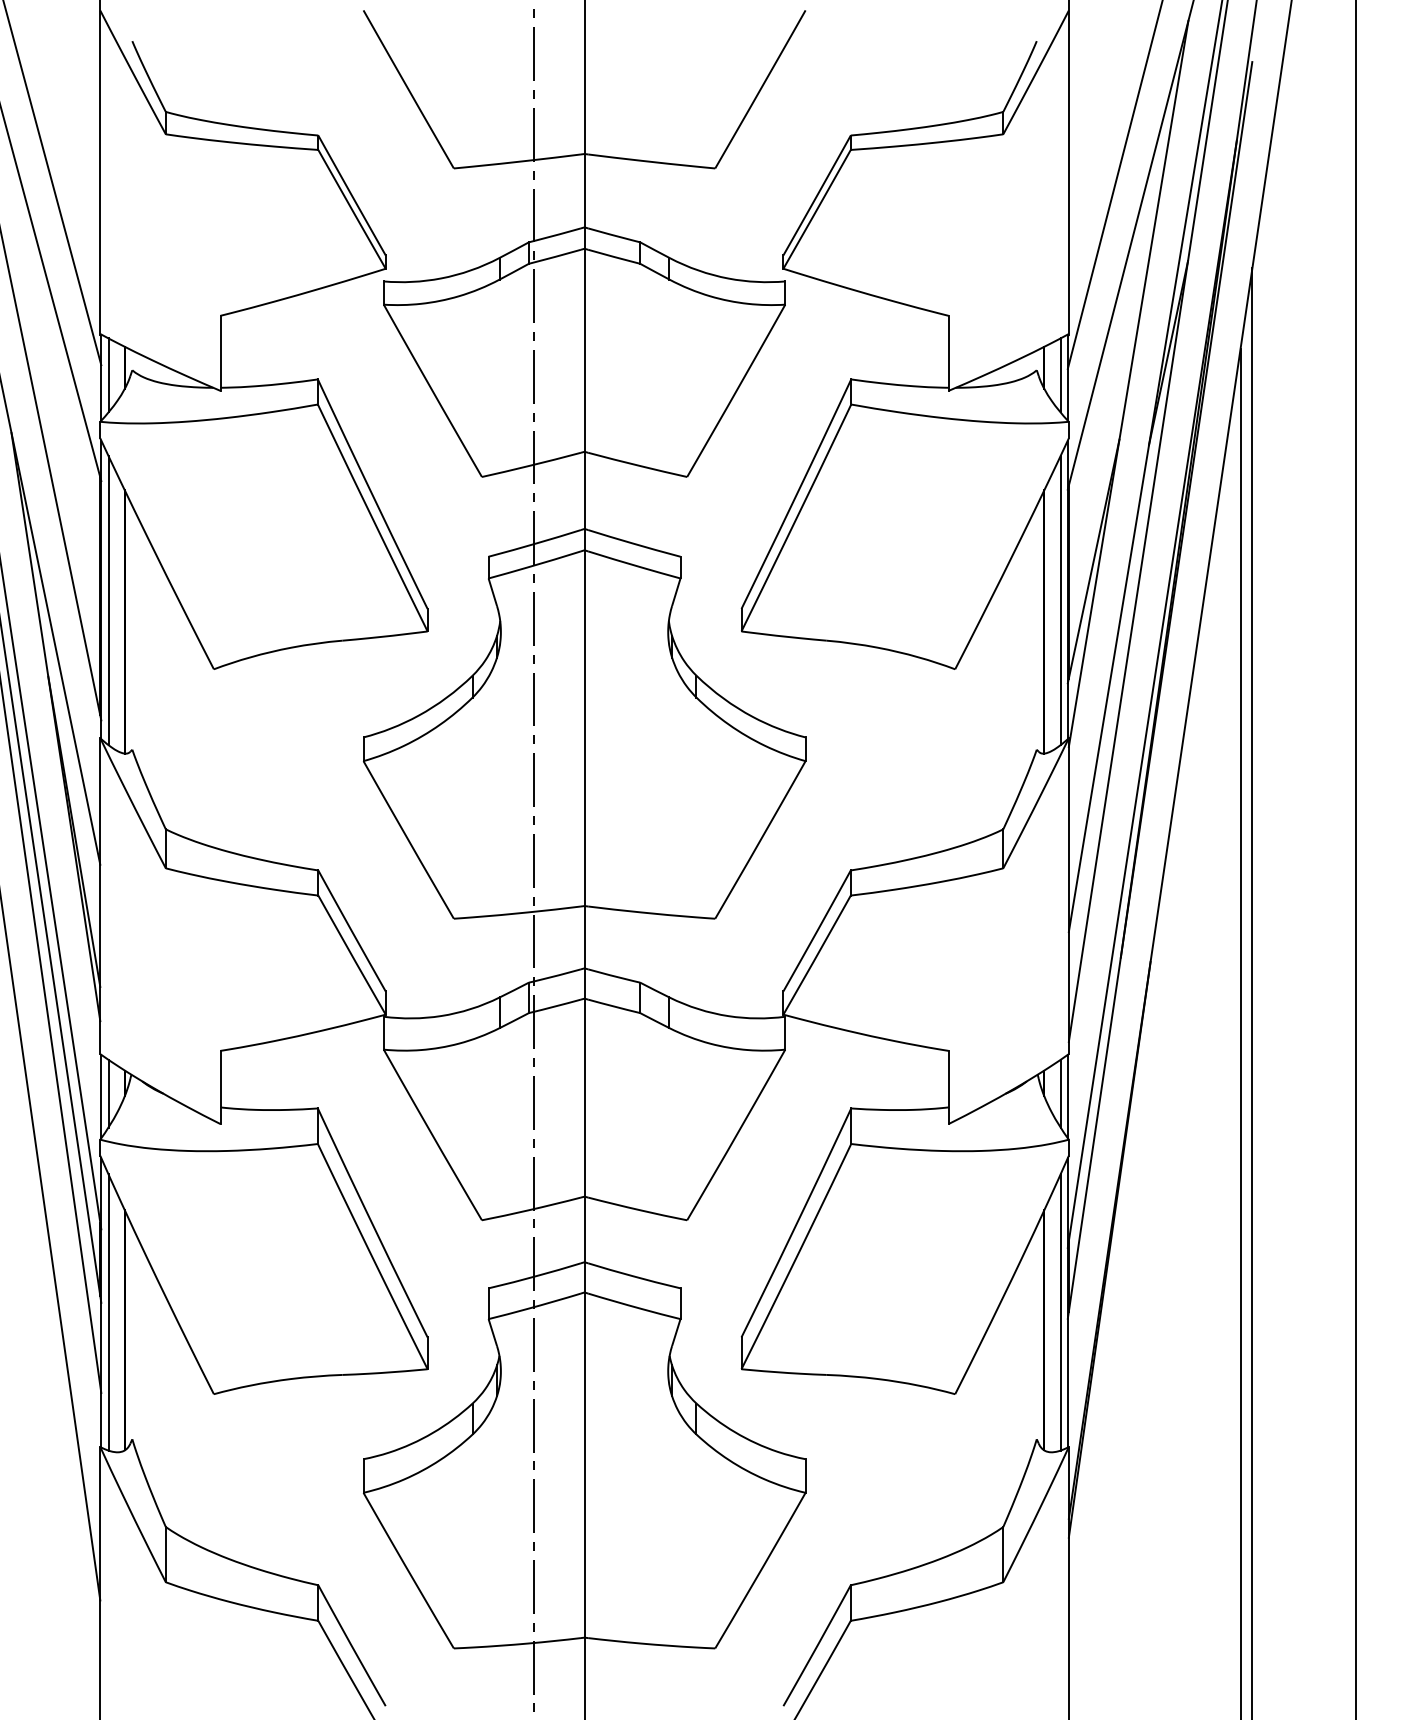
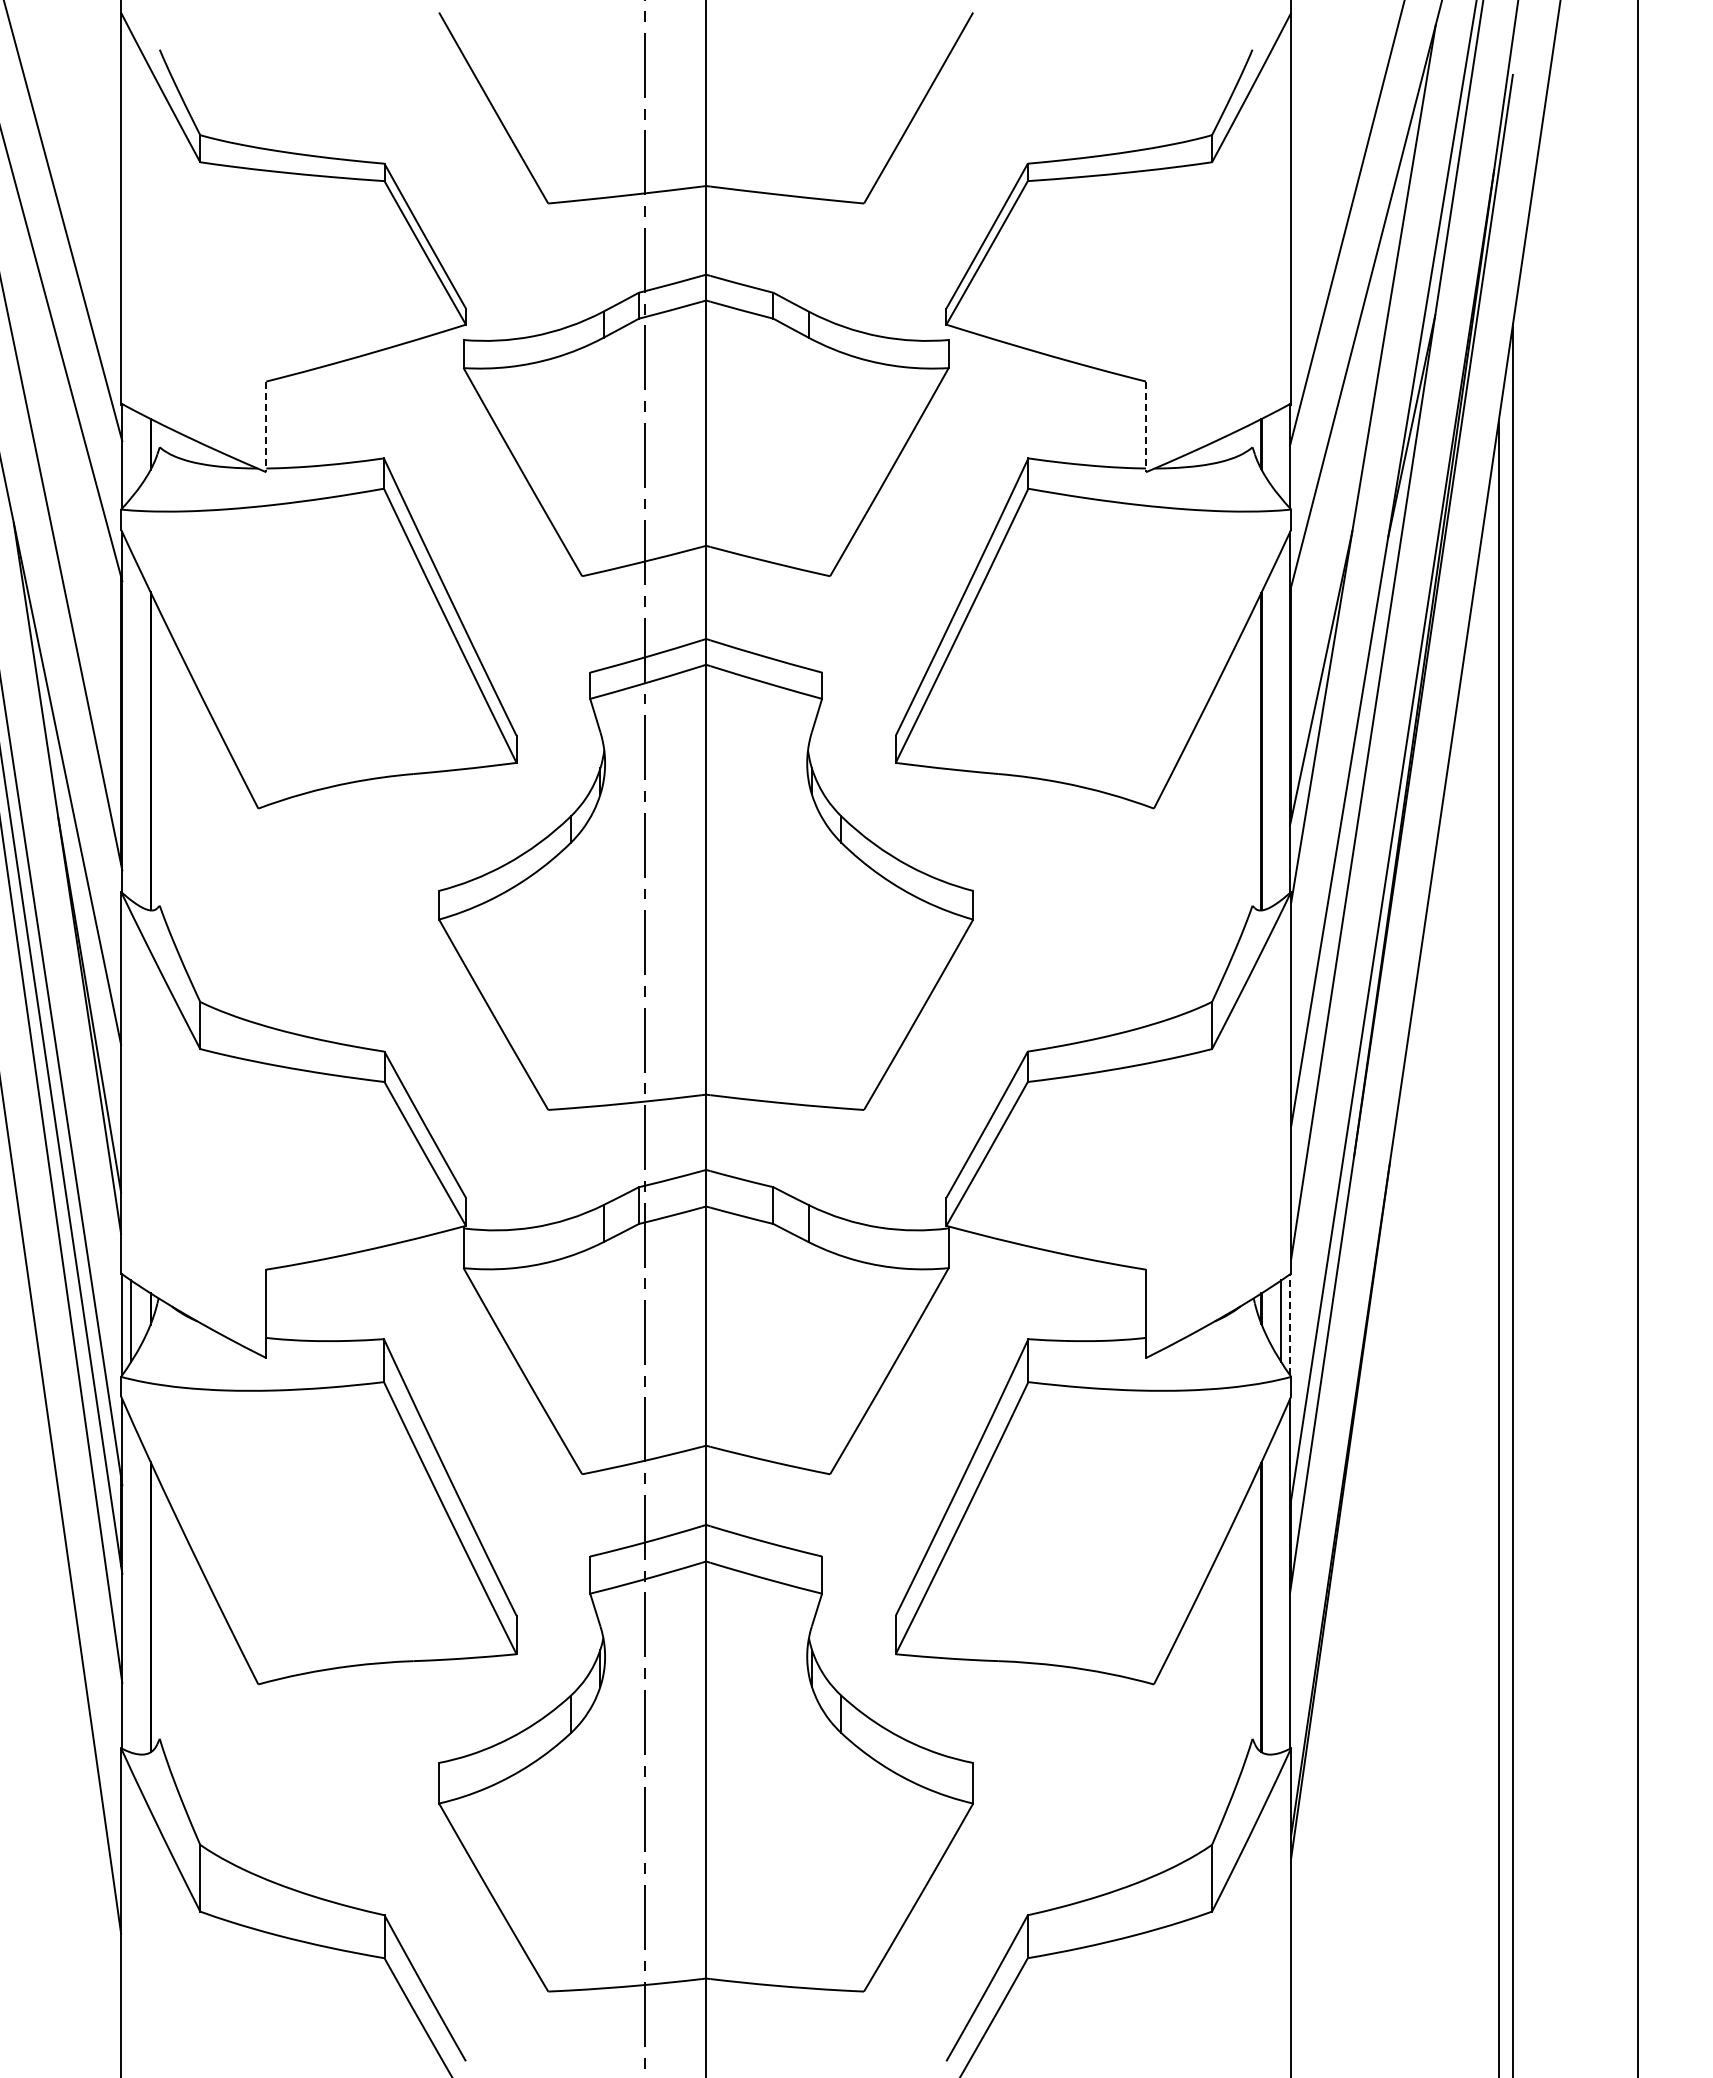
line: (220, 353) -> (266, 427), solid -> dashed
line: (948, 353) -> (1145, 427), solid -> dashed
line: (108, 375) -> (131, 453), removed
line: (1060, 375) -> (1281, 453), removed
line: (108, 600) -> (131, 725), removed
line: (1060, 600) -> (1281, 725), removed
line: (1068, 1096) -> (1290, 1324), solid -> dashed
line: (108, 1312) -> (131, 1585), removed
line: (1060, 1312) -> (1281, 1585), removed

